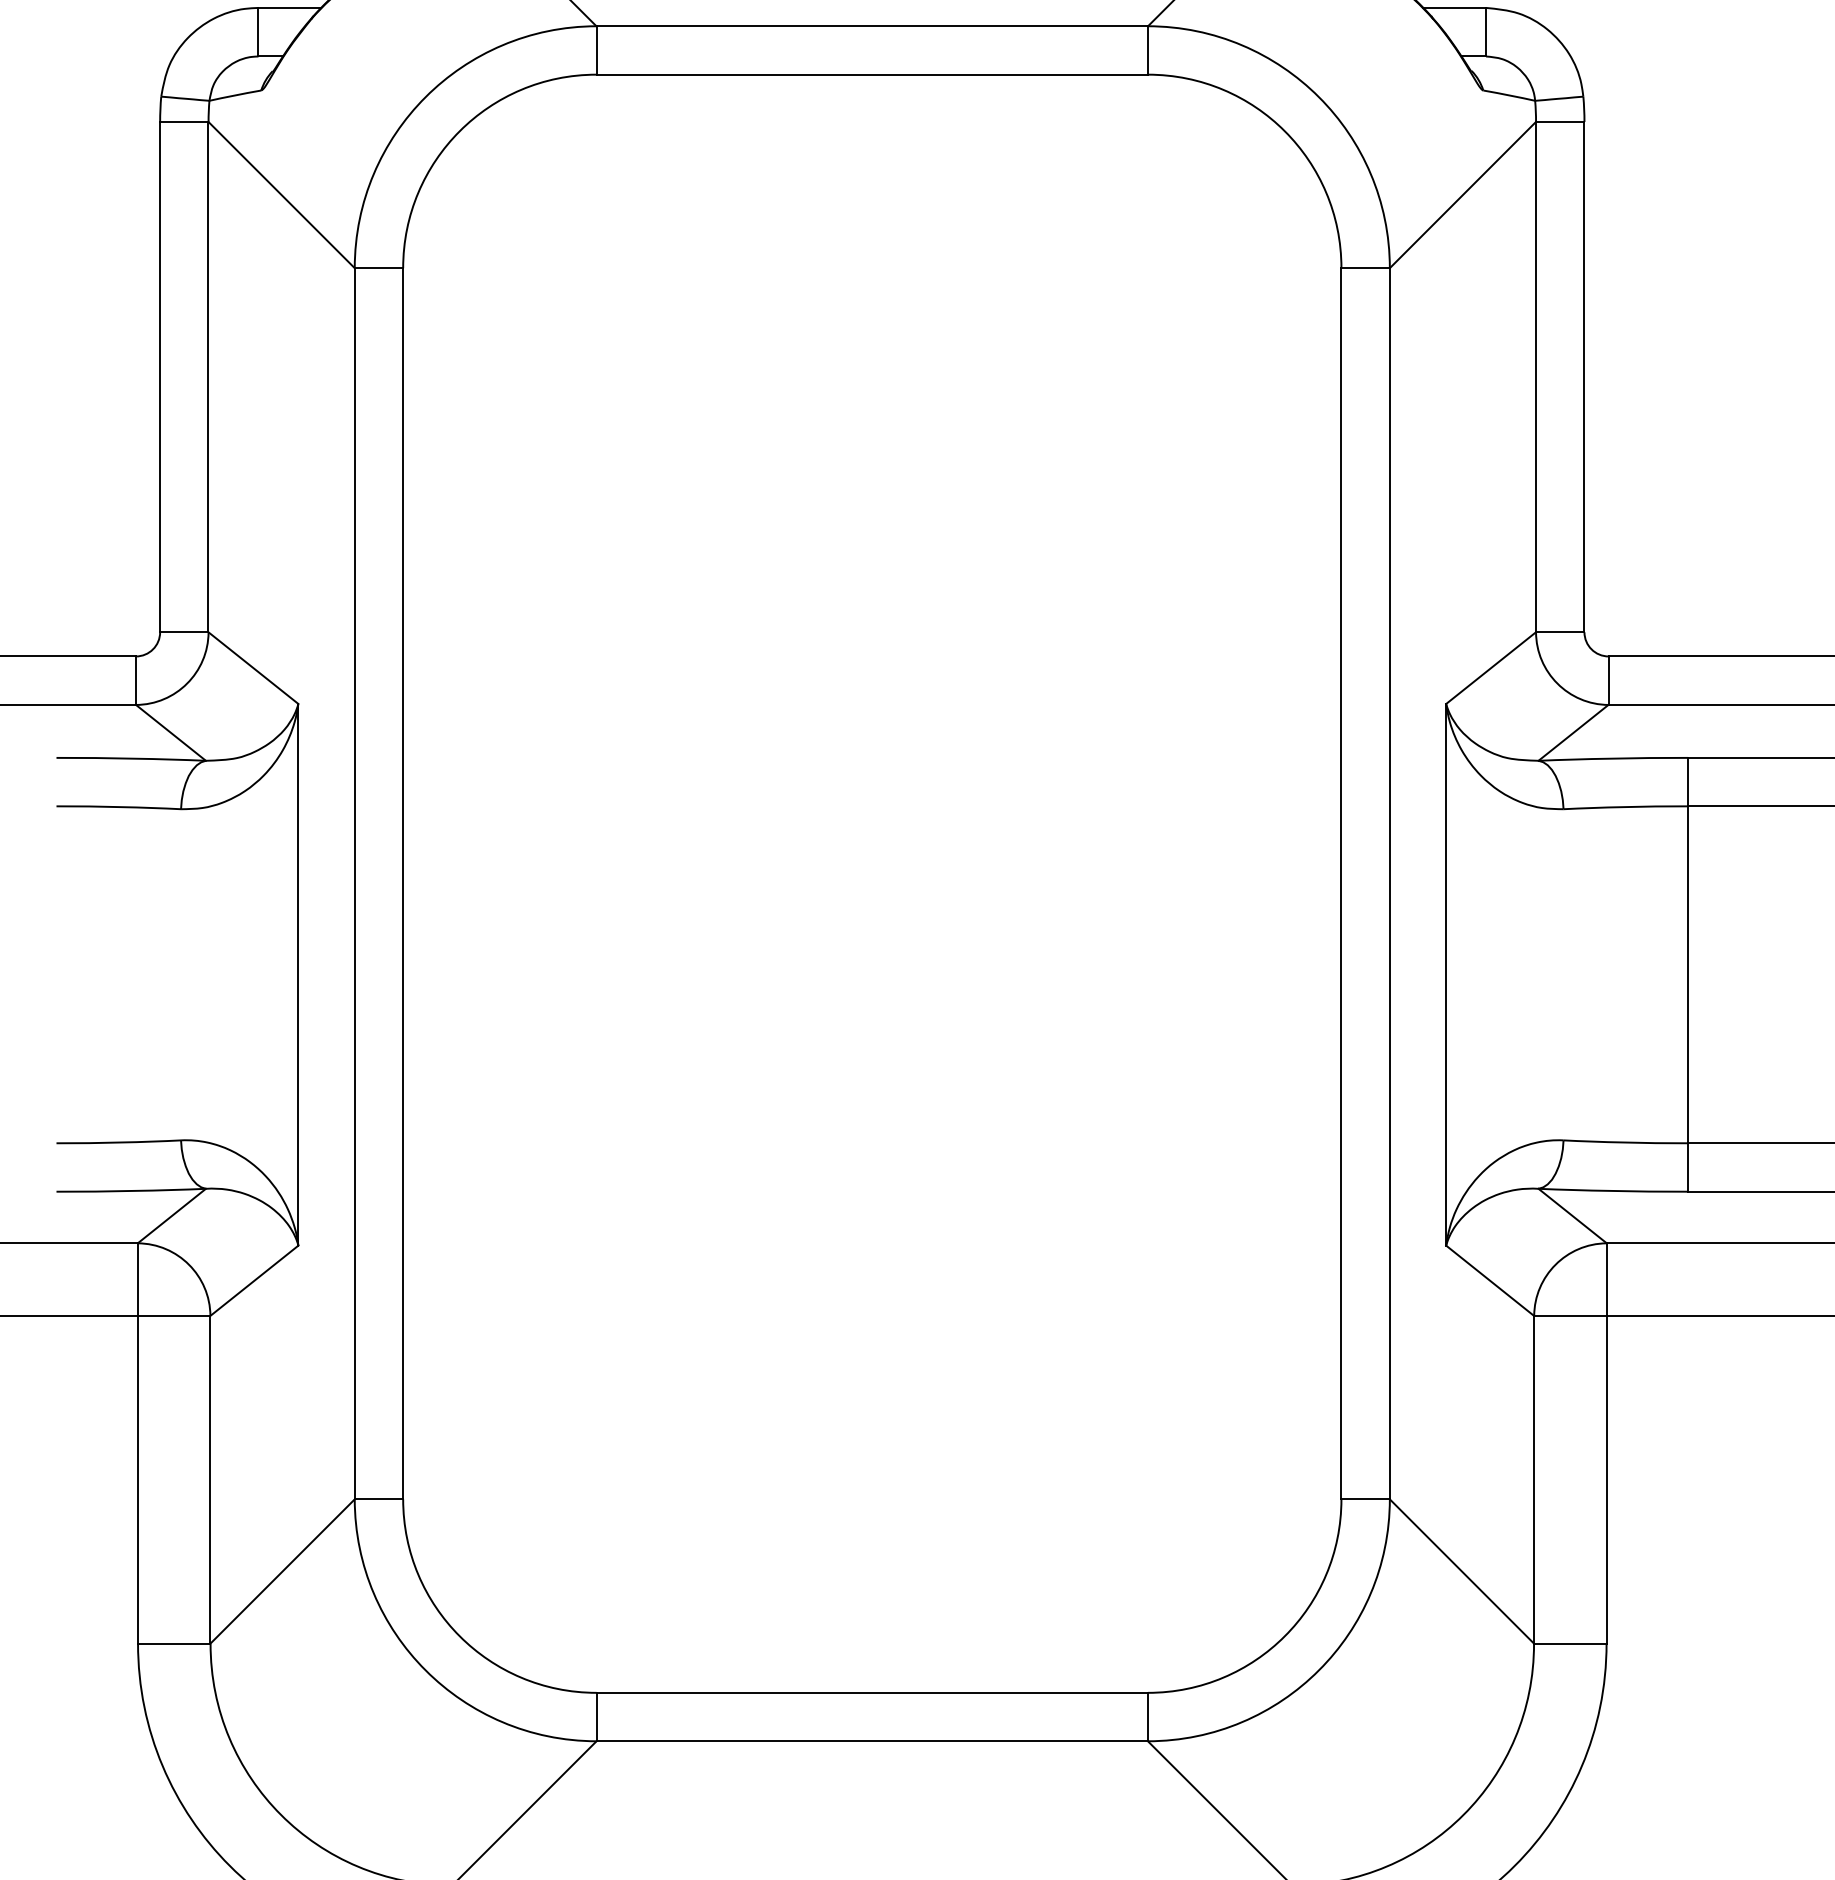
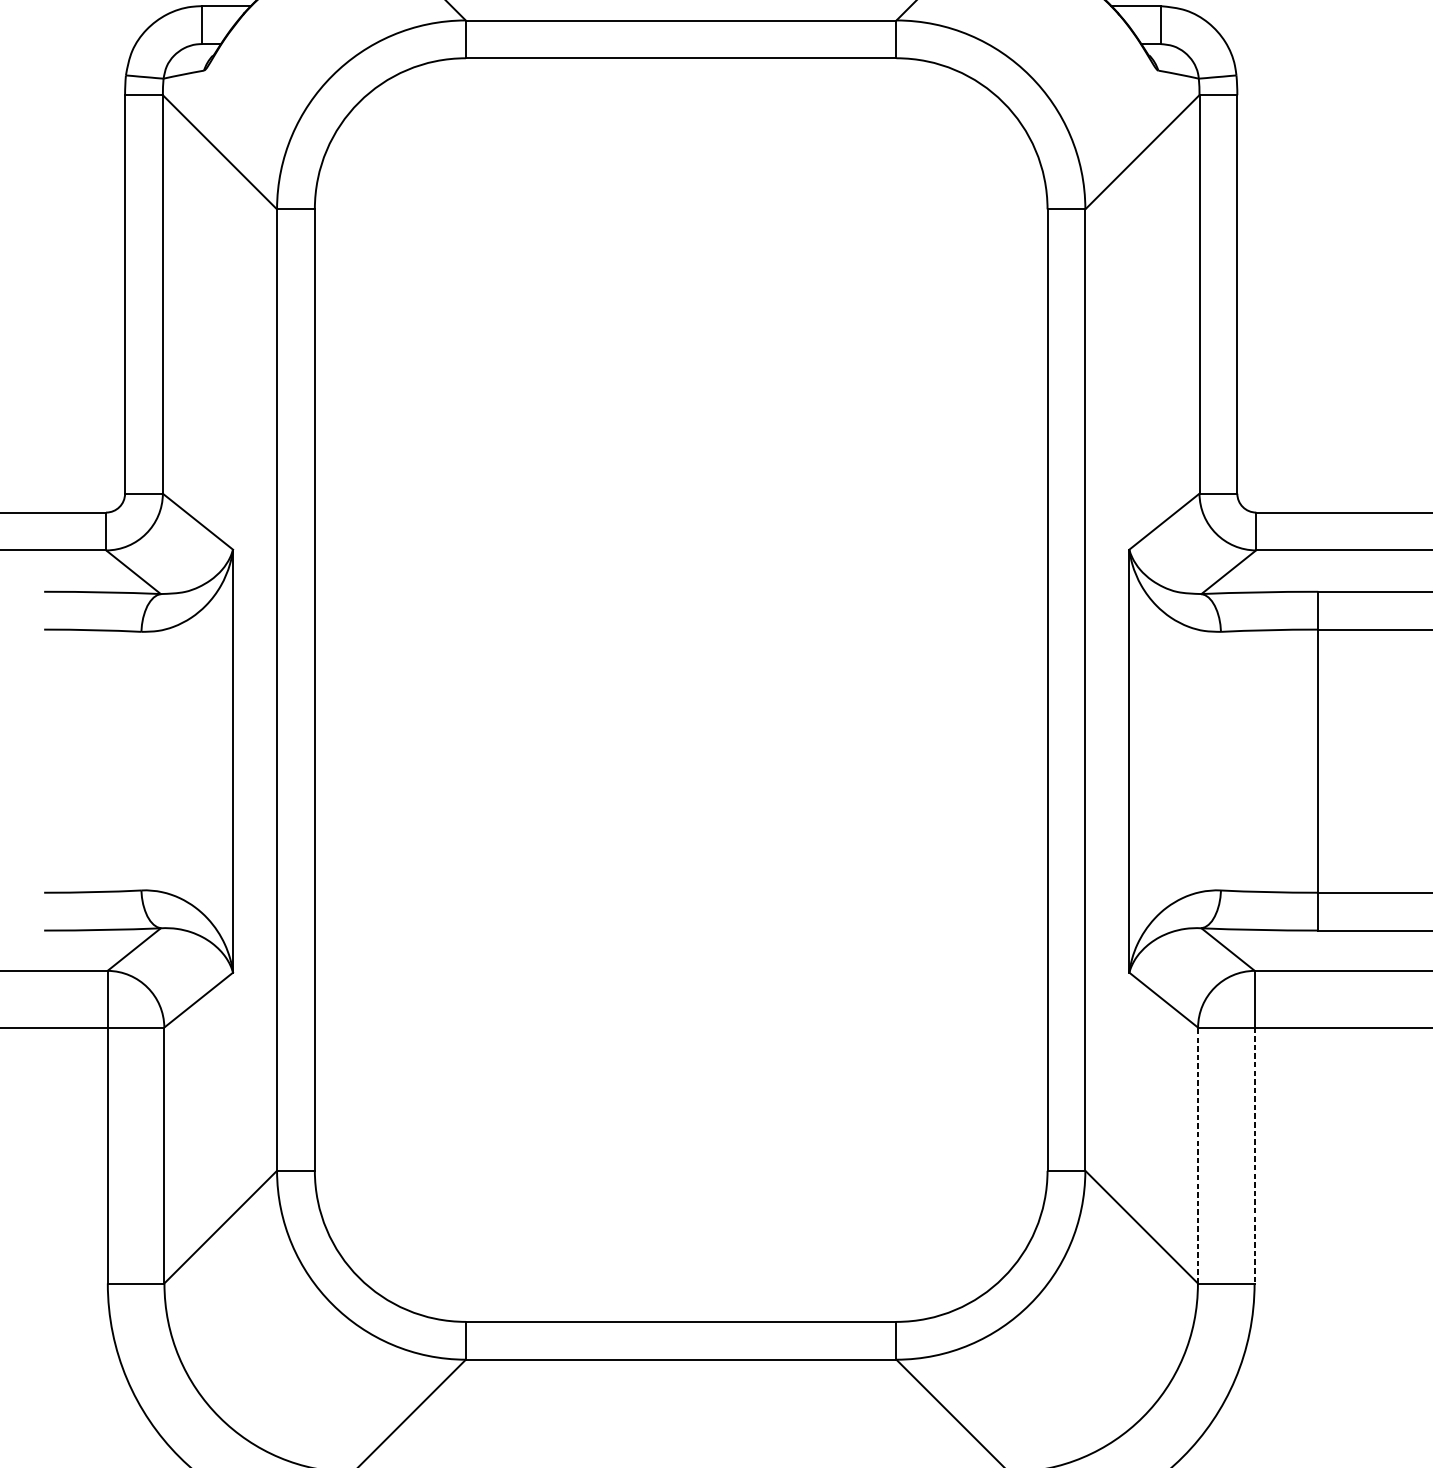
line: (1534, 1479) -> (1198, 1155), solid -> dashed
line: (1606, 1479) -> (1254, 1155), solid -> dashed

